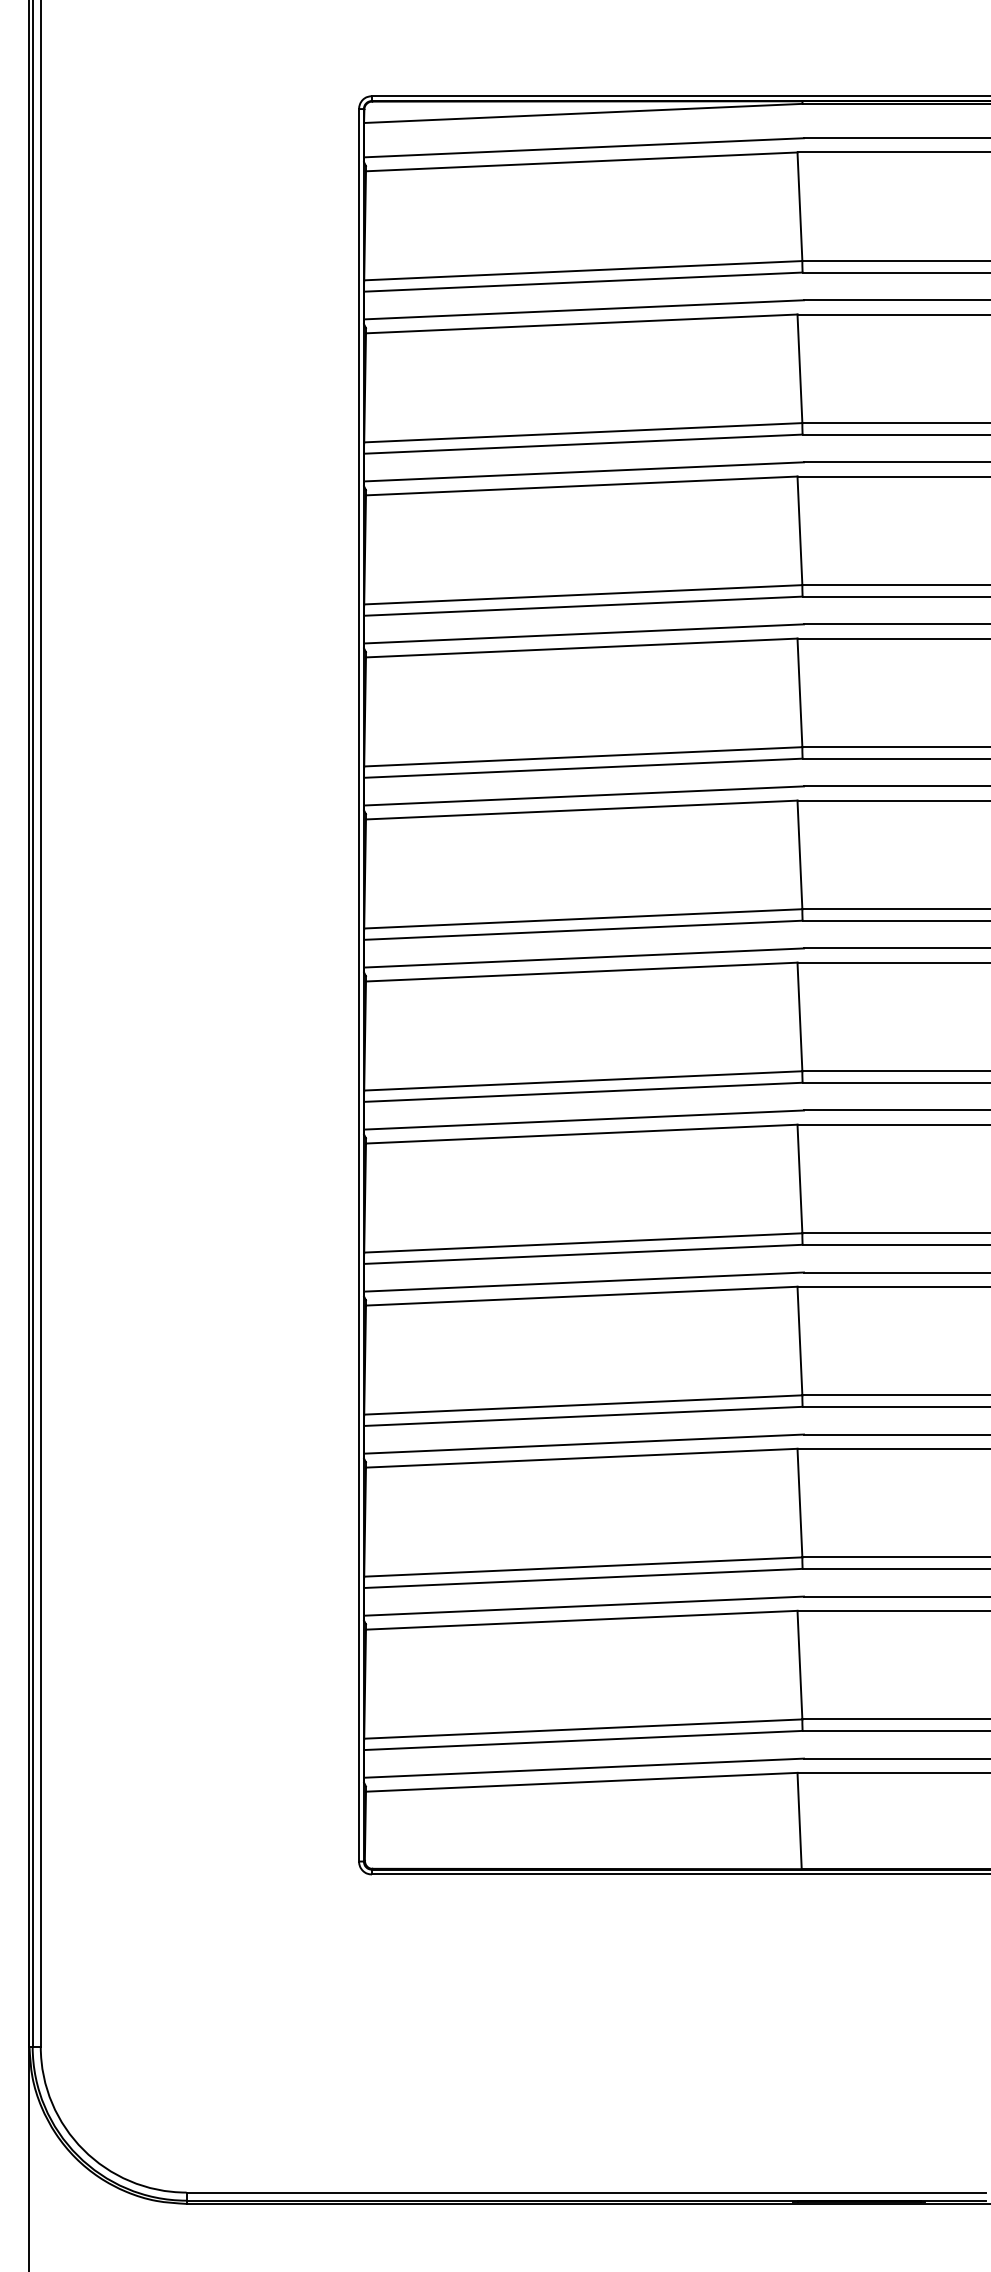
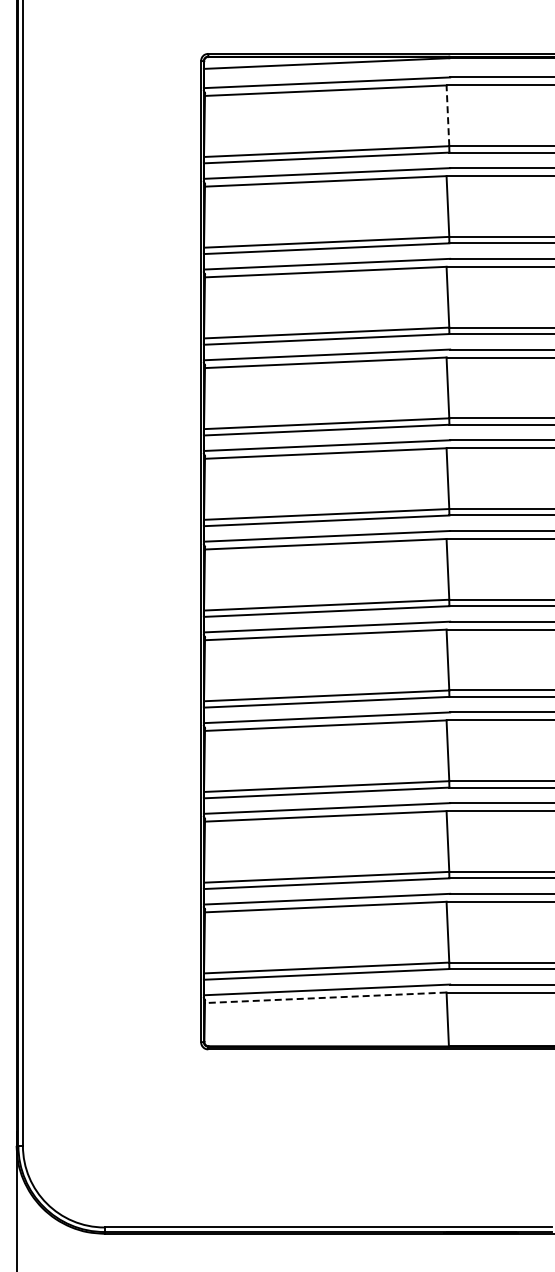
line: (799, 206) -> (447, 115), solid -> dashed
line: (581, 1781) -> (325, 997), solid -> dashed

